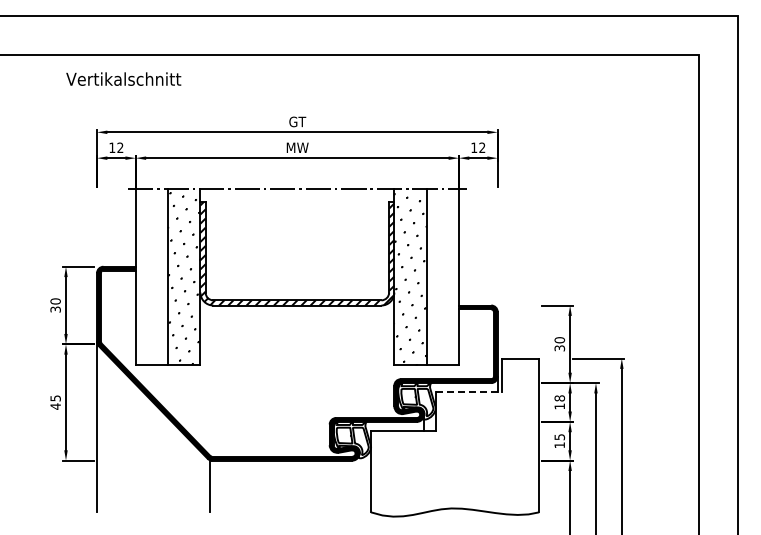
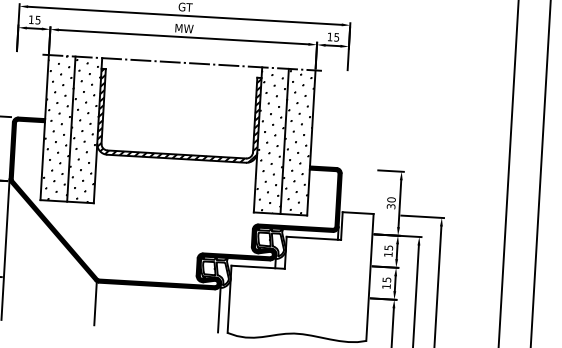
text: (120, 147) -> (38, 19), 12 -> 15
text: (482, 147) -> (336, 37), 12 -> 15
hatch: (151, 276) -> (57, 127), added
hatch: (442, 277) -> (297, 142), added
line: (468, 392) -> (313, 238), dashed -> solid
text: (559, 398) -> (388, 247), 18 -> 15
line: (359, 482) -> (219, 307), added

